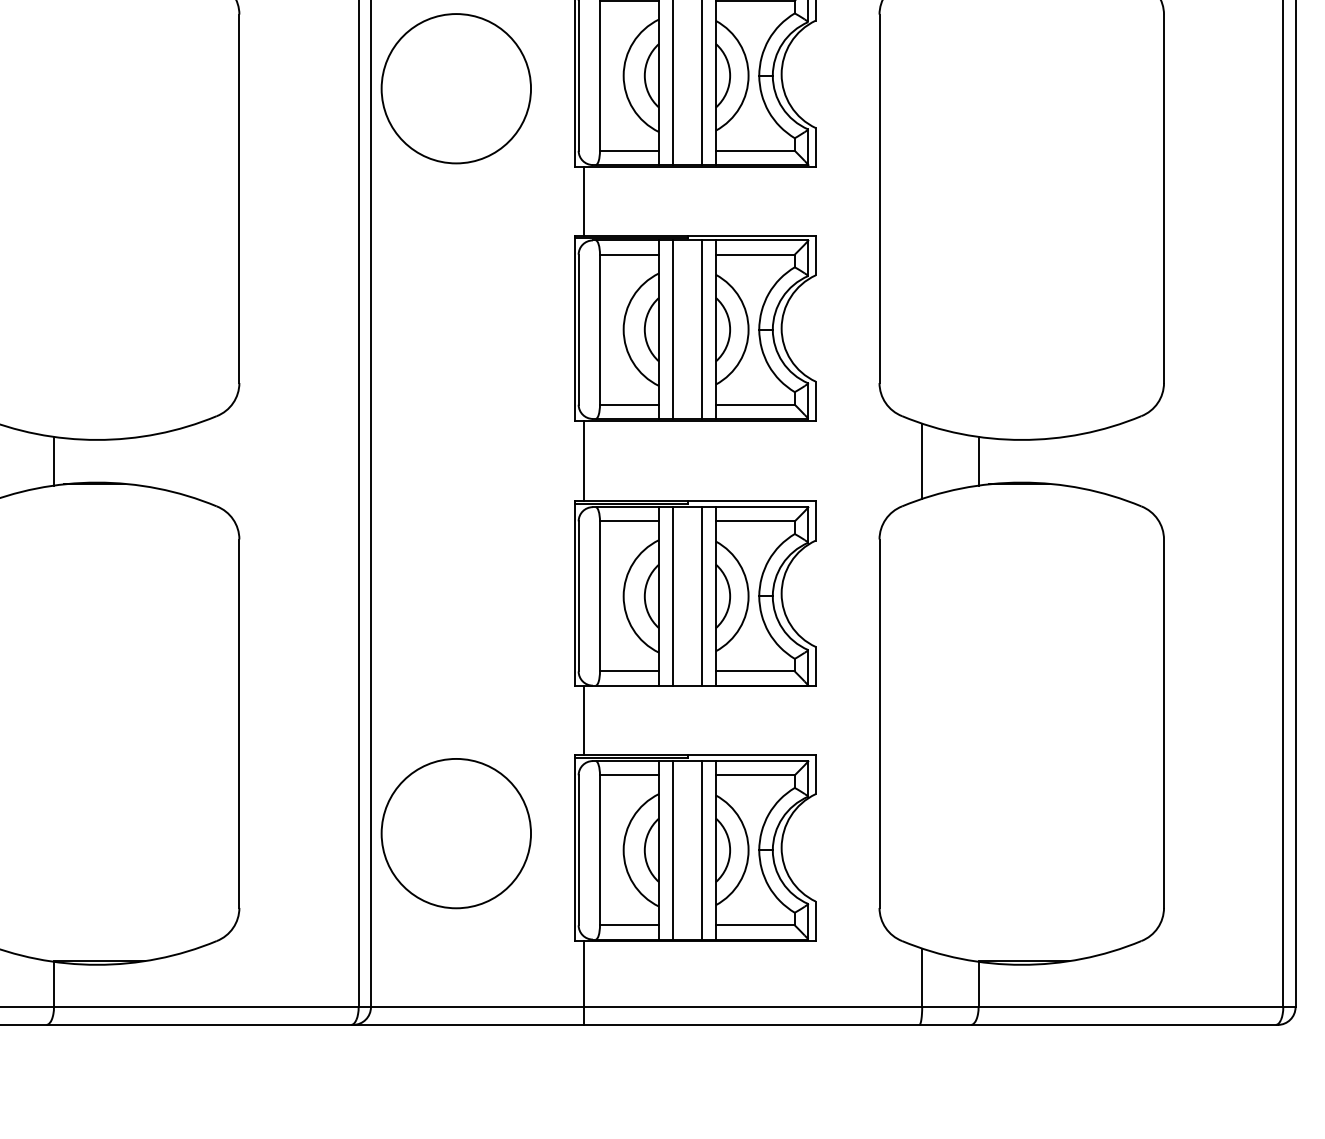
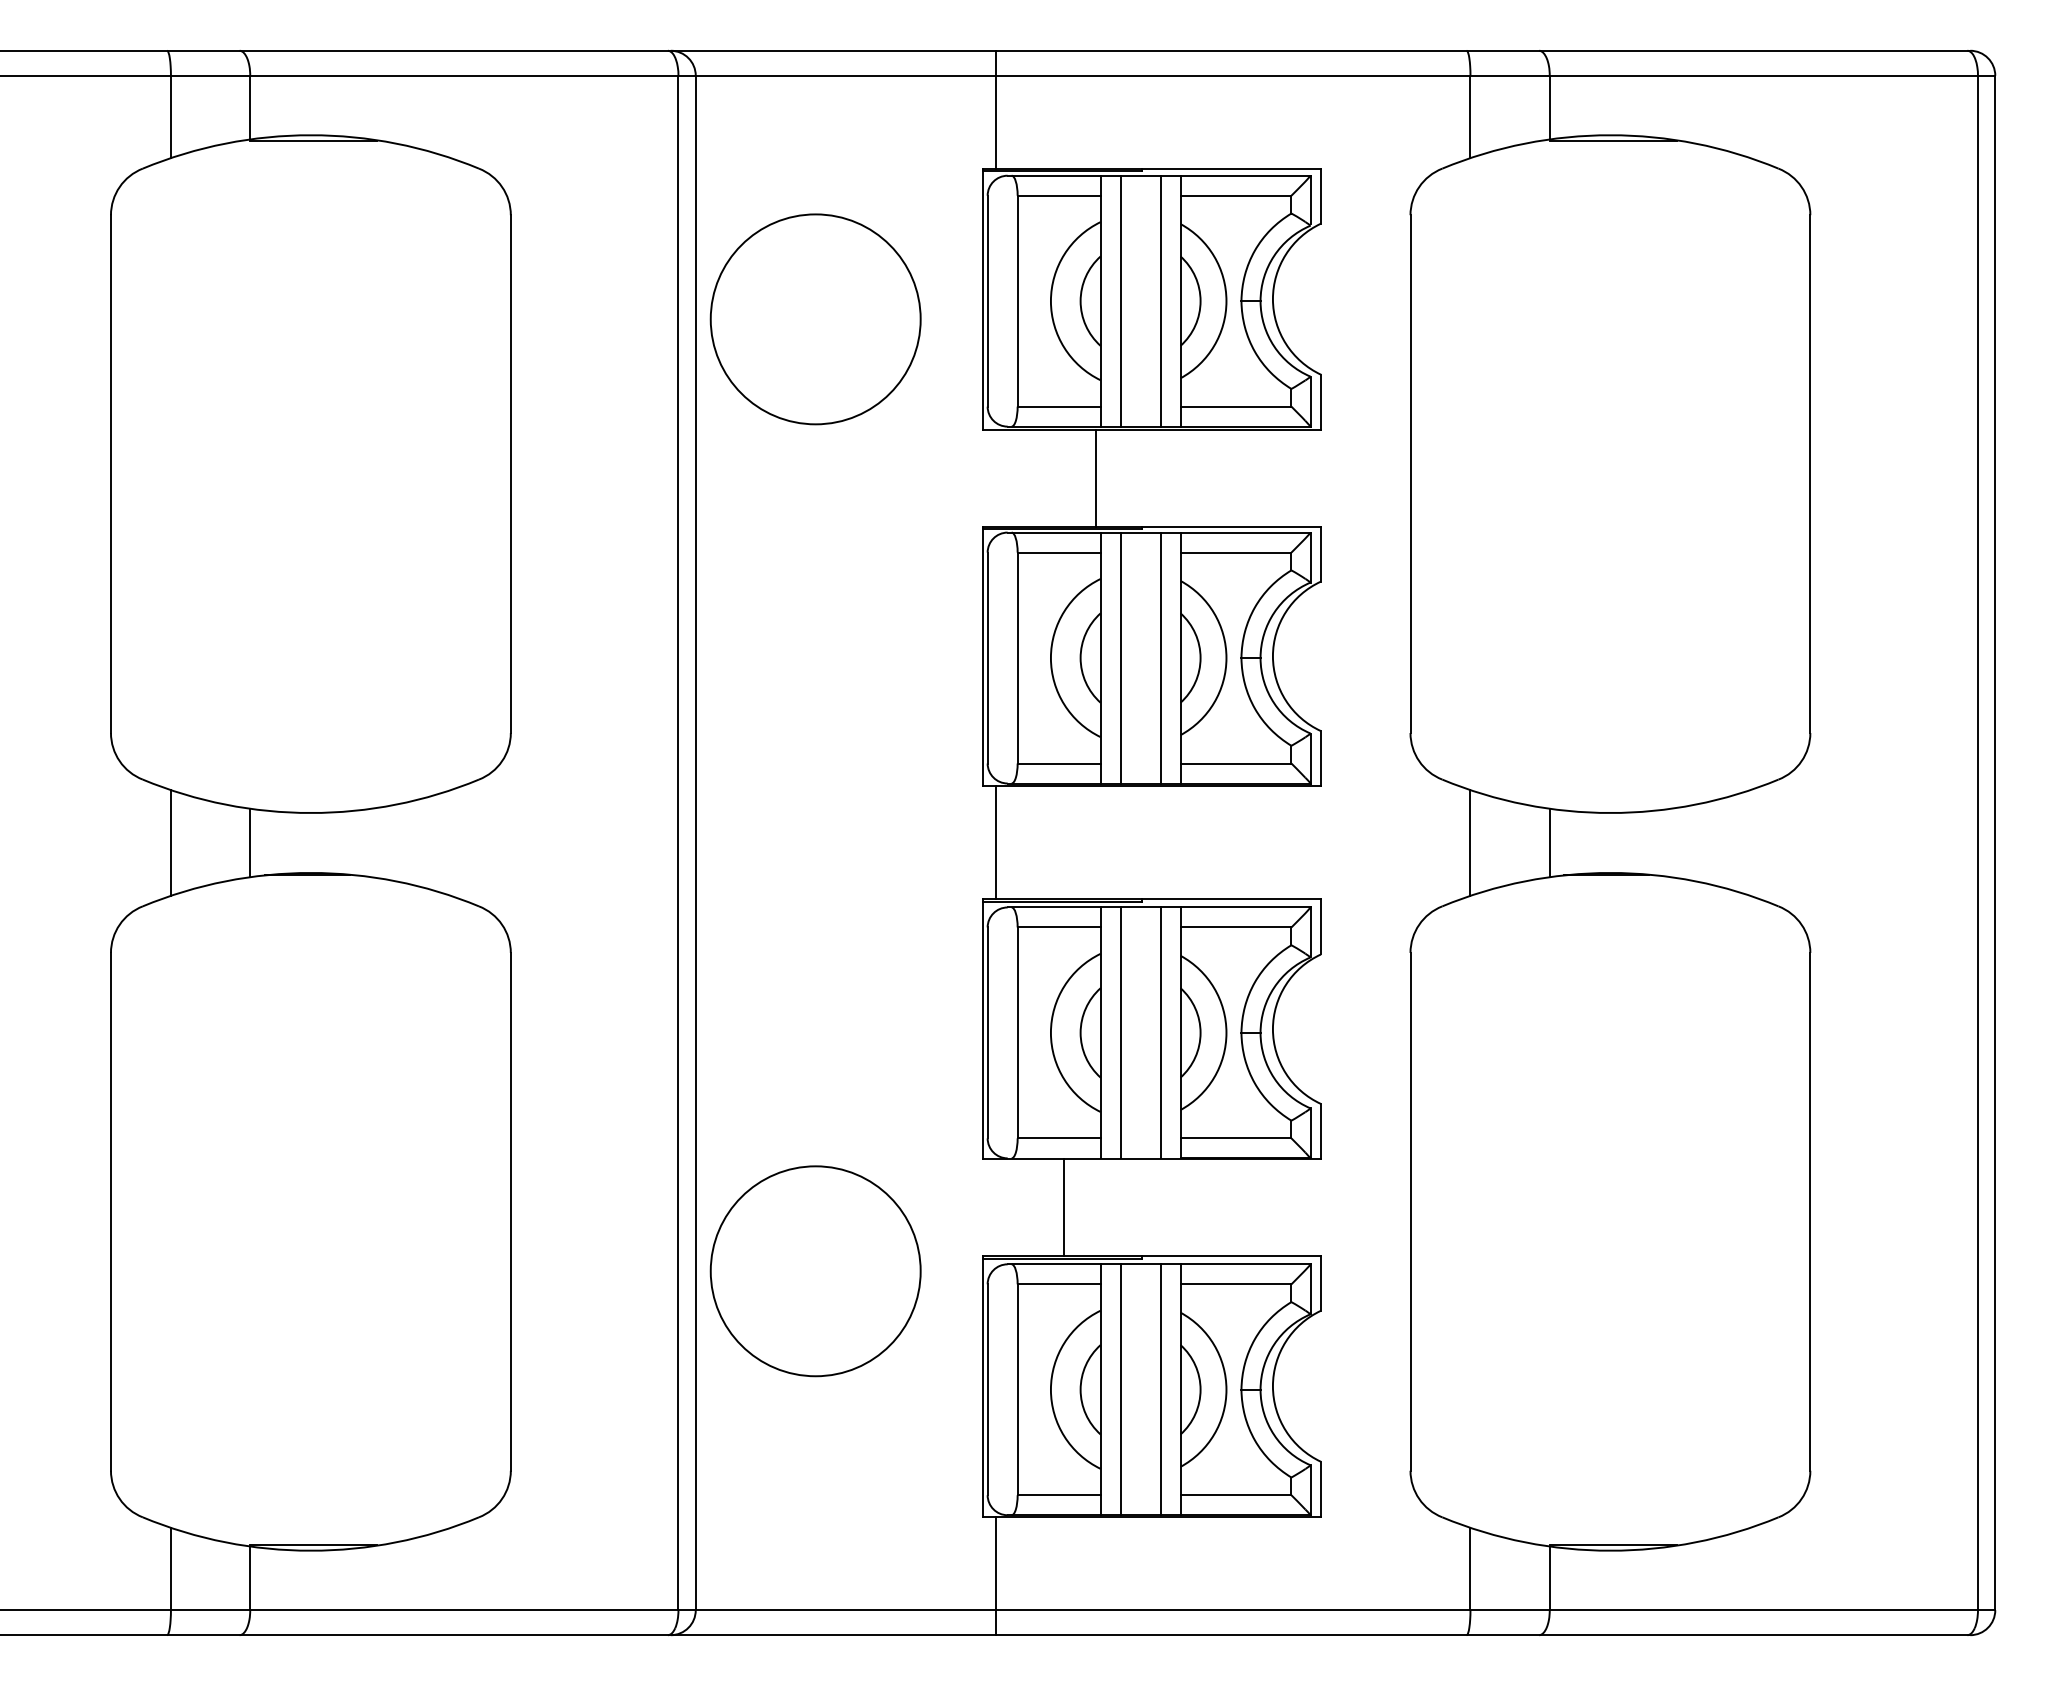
line: (584, 201) -> (1095, 477), moved
line: (584, 720) -> (1063, 1207), moved
circle: (456, 833) -> (815, 1271), moved

